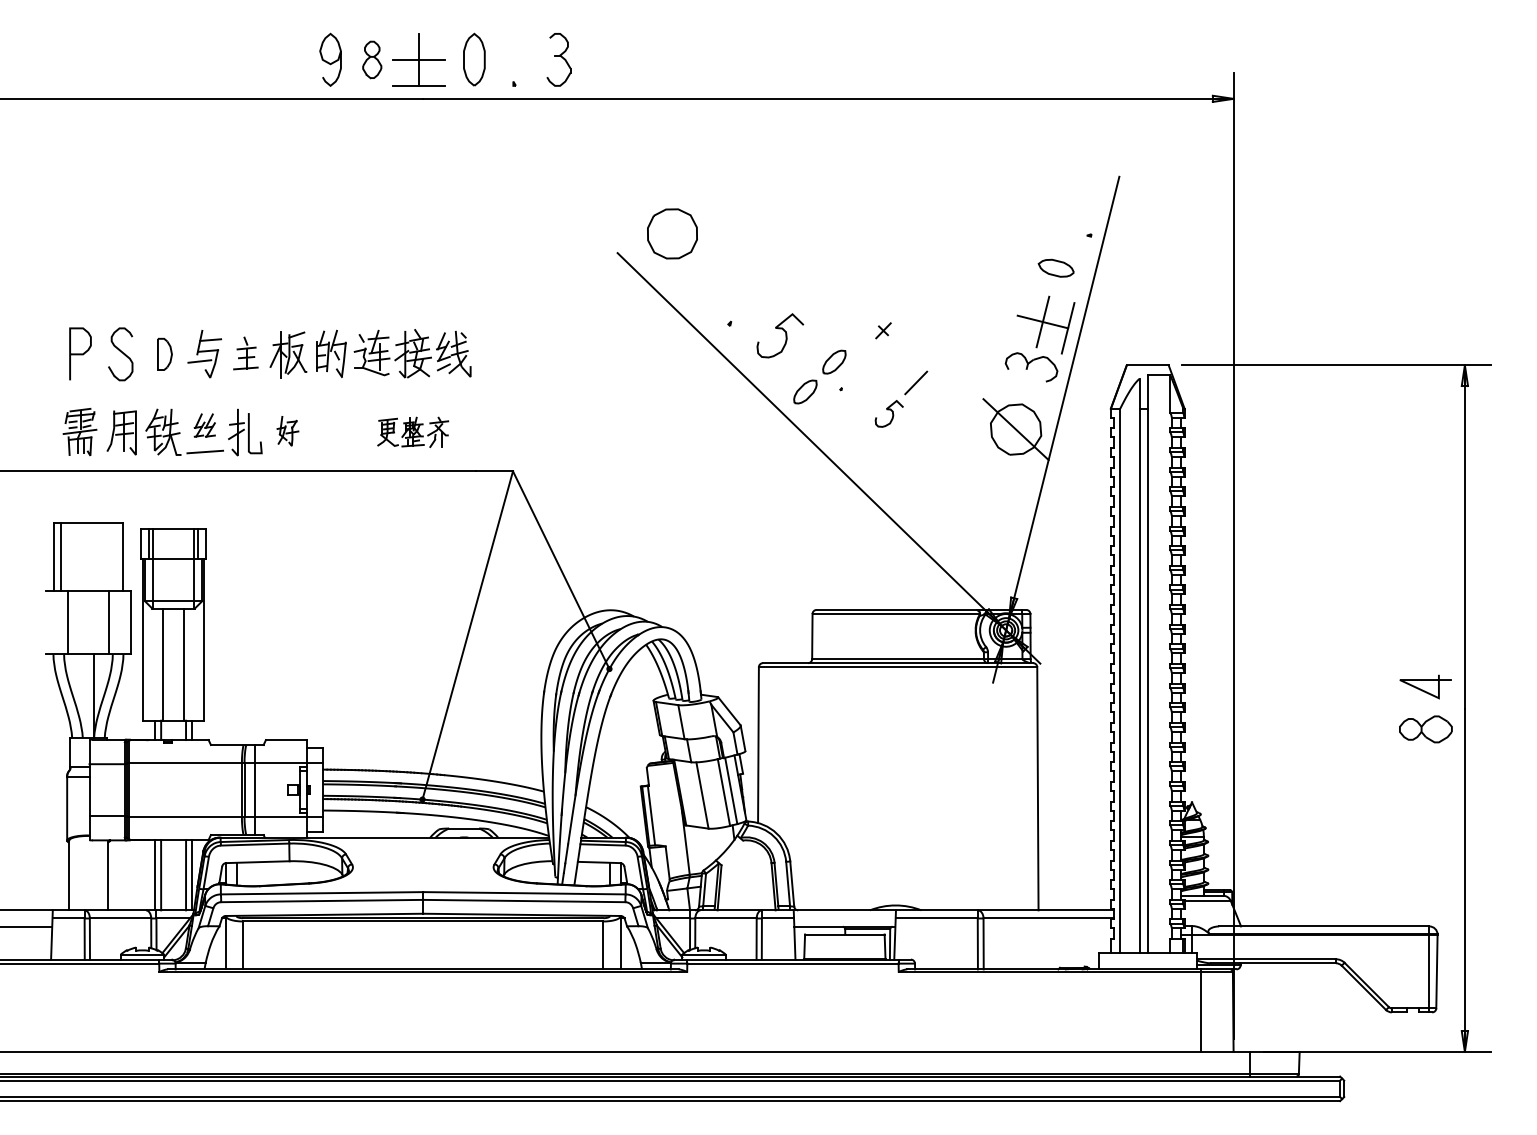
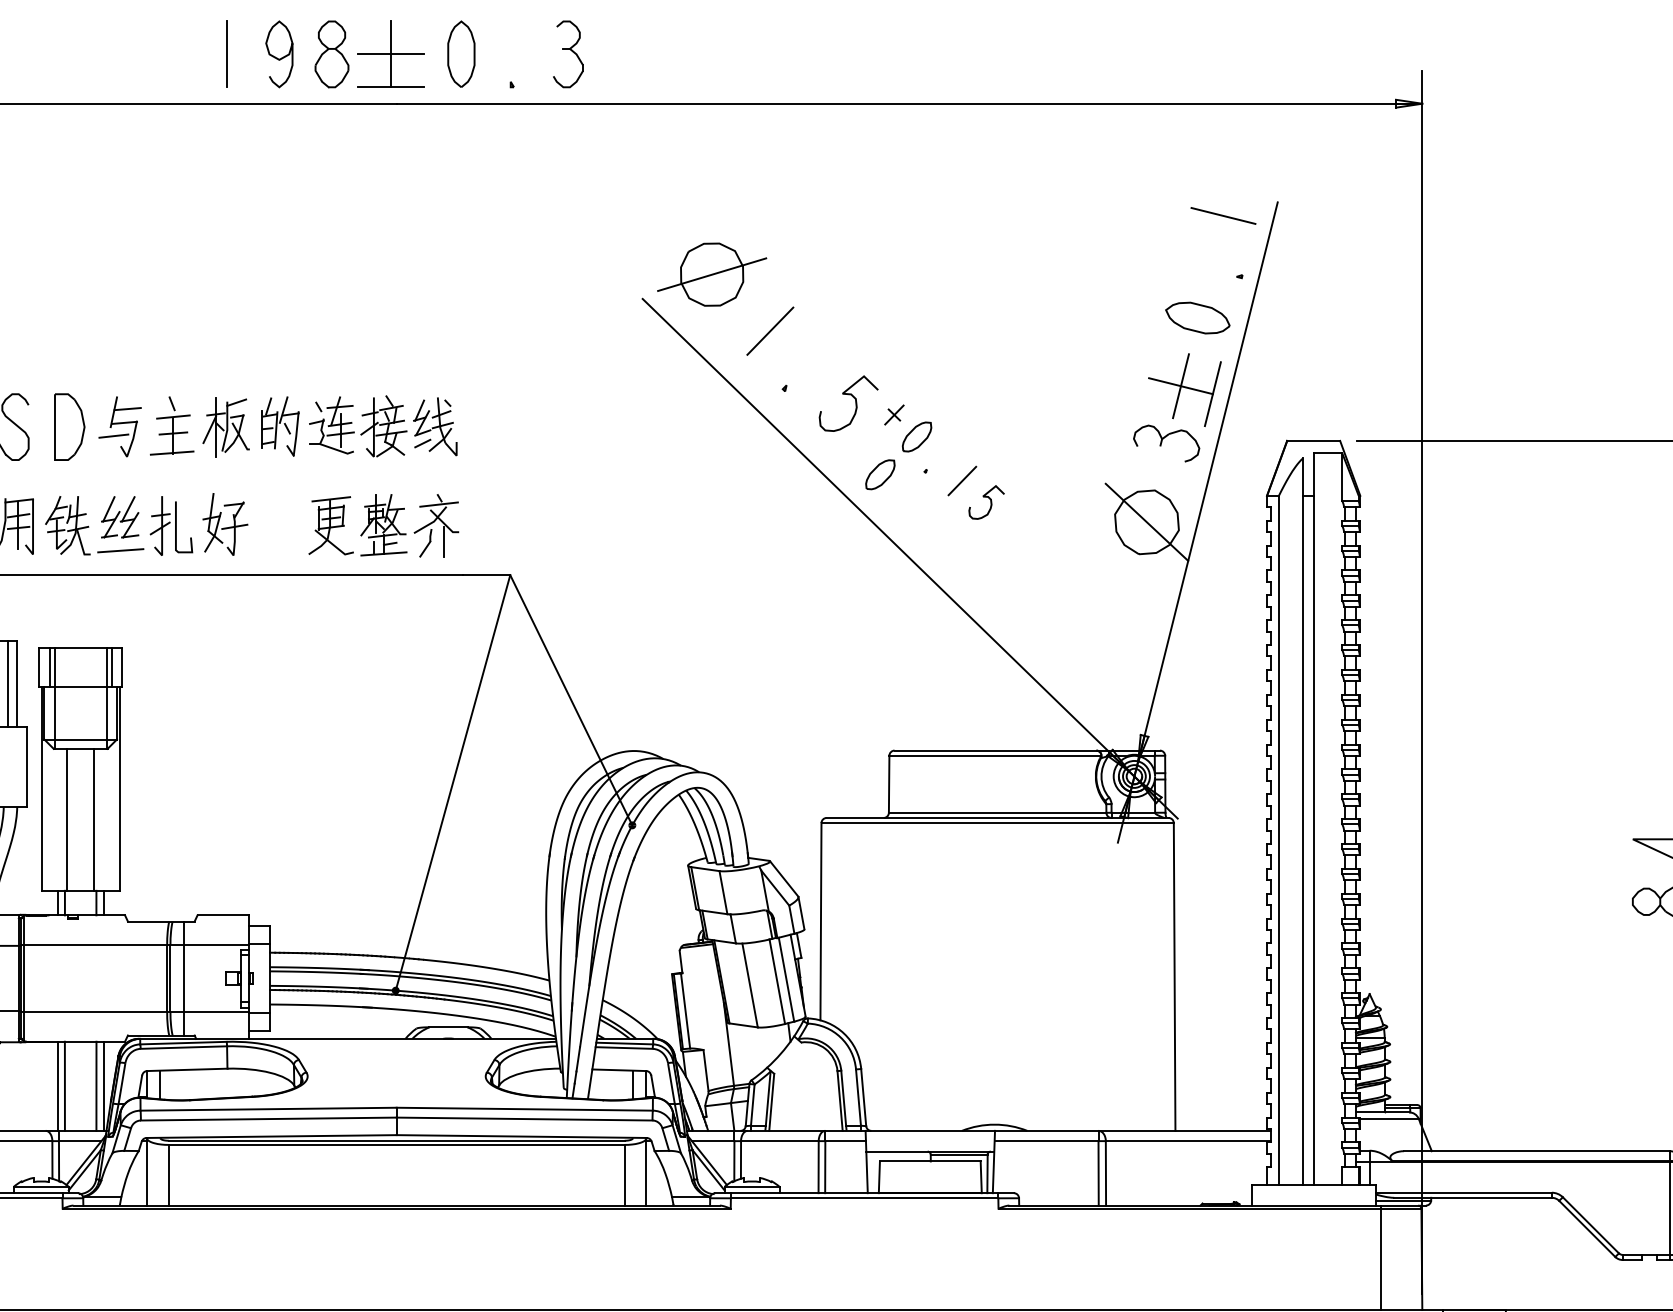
line: (288, 59) -> (226, 53), added
part: (372, 59) -> (332, 53), size x1.43
line: (1076, 187) -> (1223, 215), added
line: (672, 233) -> (712, 274), added
part: (1056, 268) -> (1198, 318), size x1.43
line: (718, 278) -> (770, 331), added
part: (883, 330) -> (894, 414), moved
part: (245, 353) -> (171, 426), size x1.43
part: (164, 354) -> (69, 427), size x1.67
line: (916, 382) -> (962, 480), moved
part: (204, 425) -> (119, 517), size x1.43
part: (287, 431) -> (224, 524), size x1.67
part: (412, 432) -> (383, 526), size x1.67
line: (116, 557) -> (8, 684), added

